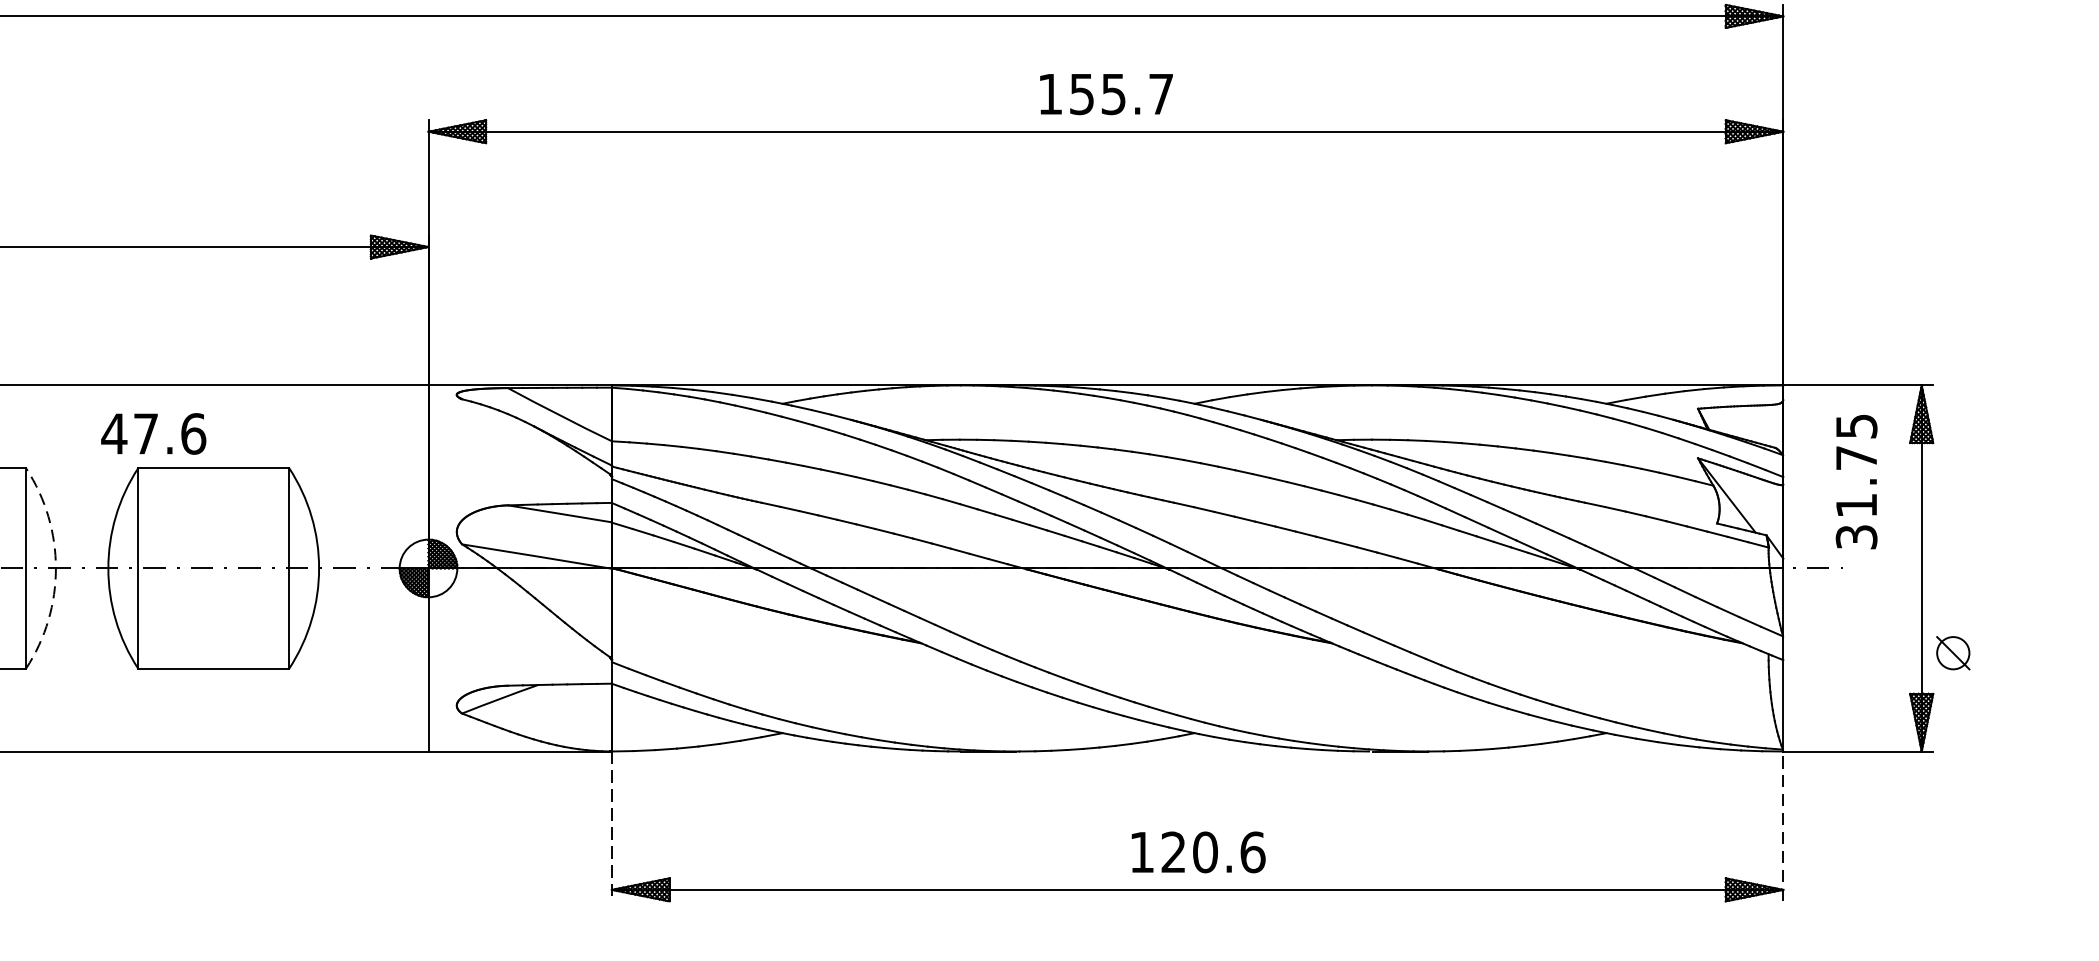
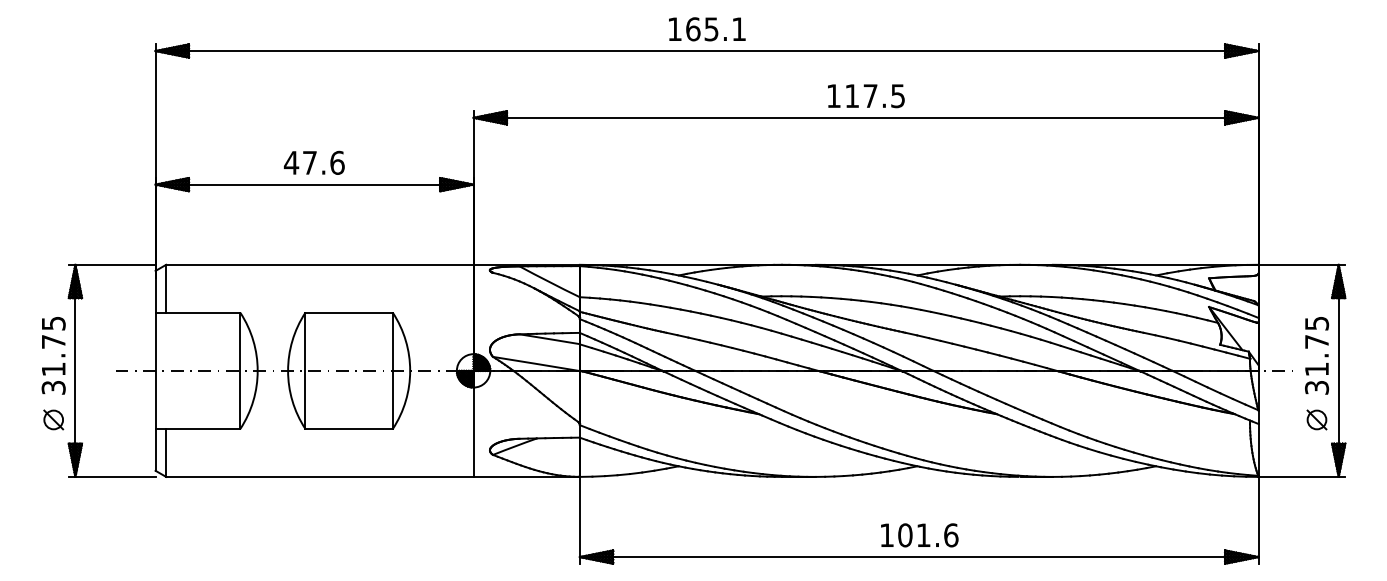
text: (1120, 94) -> (874, 96), 155.7 -> 117.5
text: (153, 433) -> (314, 162), moved
text: (1857, 481) -> (1317, 355), moved
arc: (55, 567) -> (257, 370), dashed -> solid
part: (1952, 652) -> (1316, 419), moved
line: (1783, 824) -> (1258, 519), dashed -> solid
line: (611, 826) -> (579, 520), dashed -> solid
text: (1189, 852) -> (914, 535), 120.6 -> 101.6

